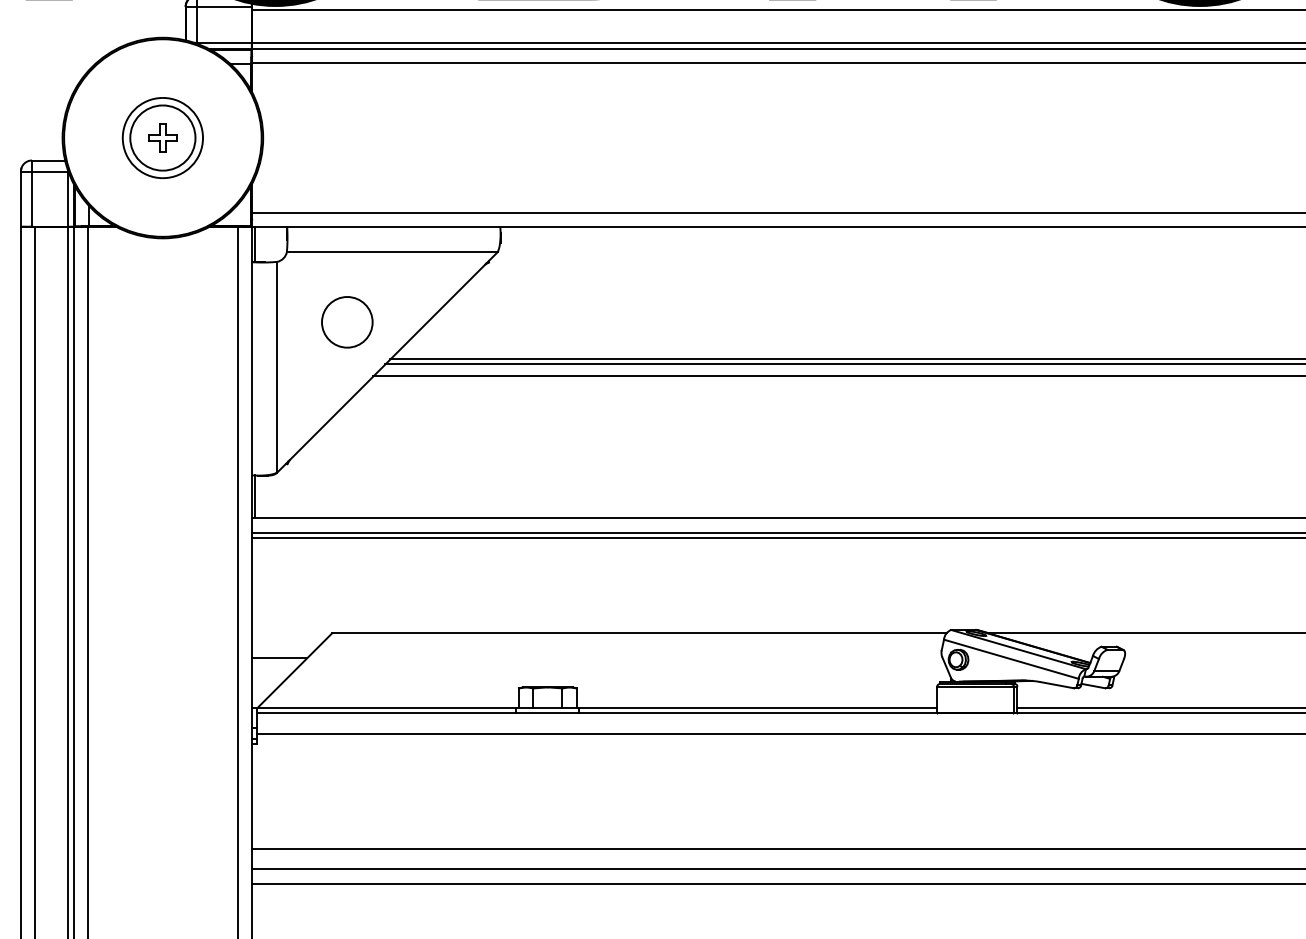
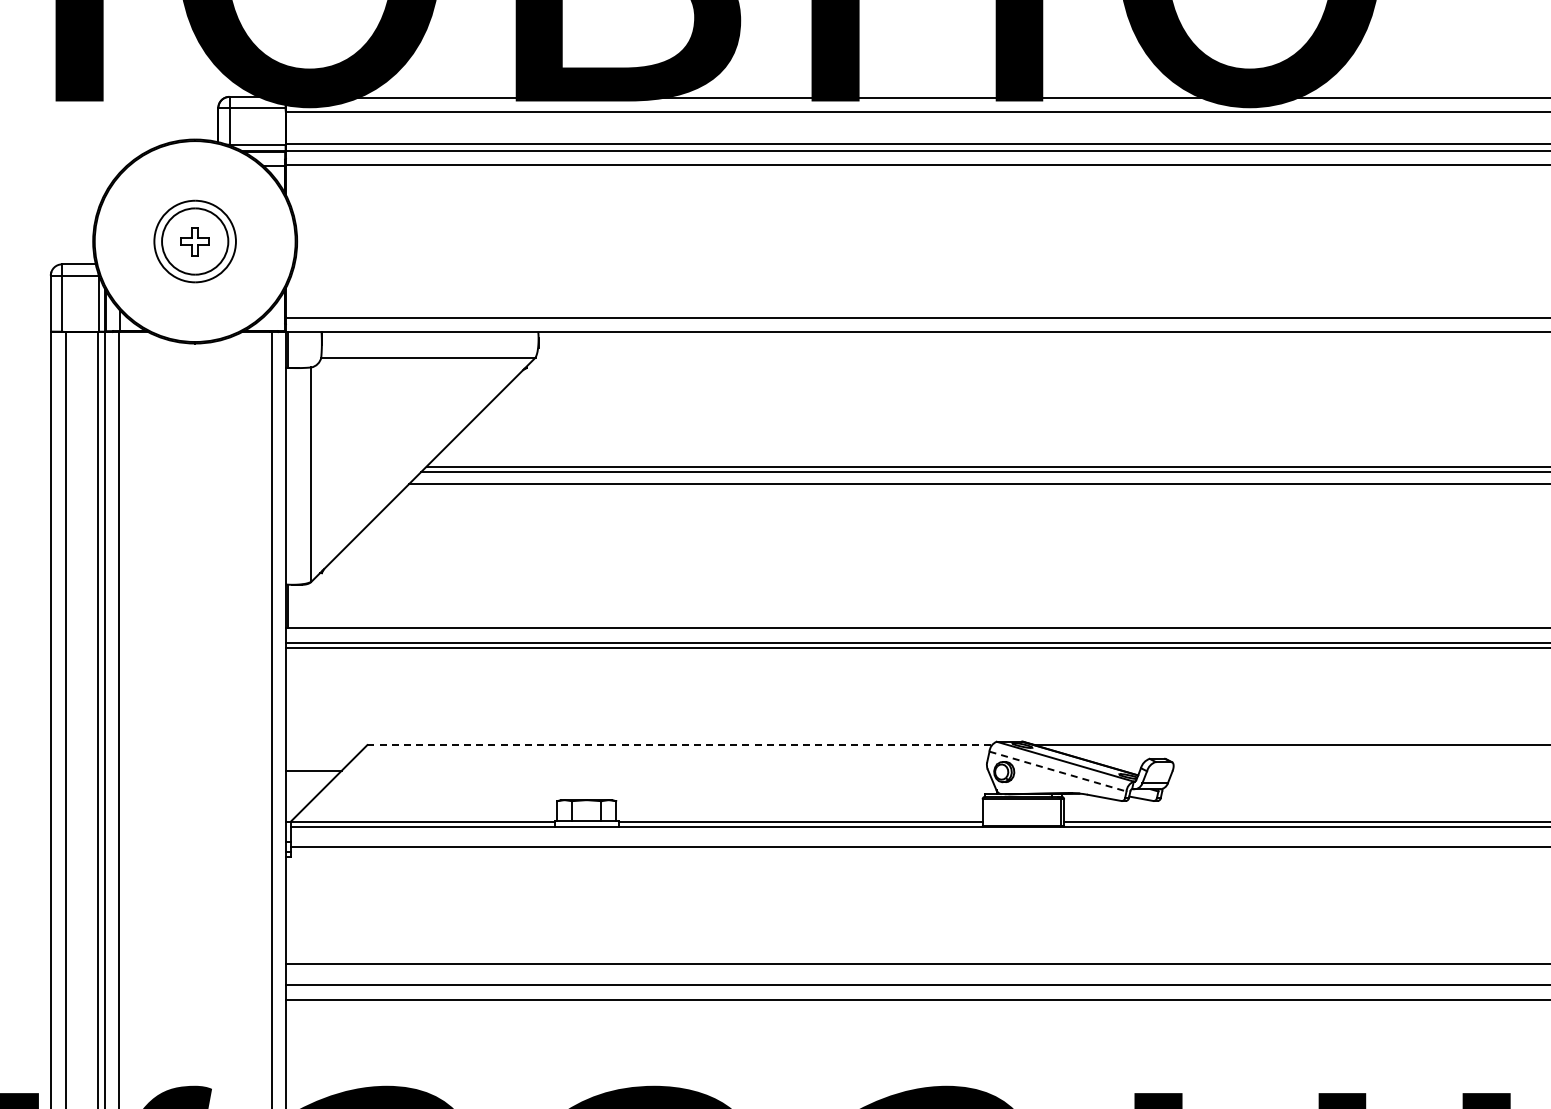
circle: (347, 321) -> (382, 428), removed
line: (640, 633) -> (680, 745), solid -> dashed
line: (1011, 659) -> (1058, 771), solid -> dashed

